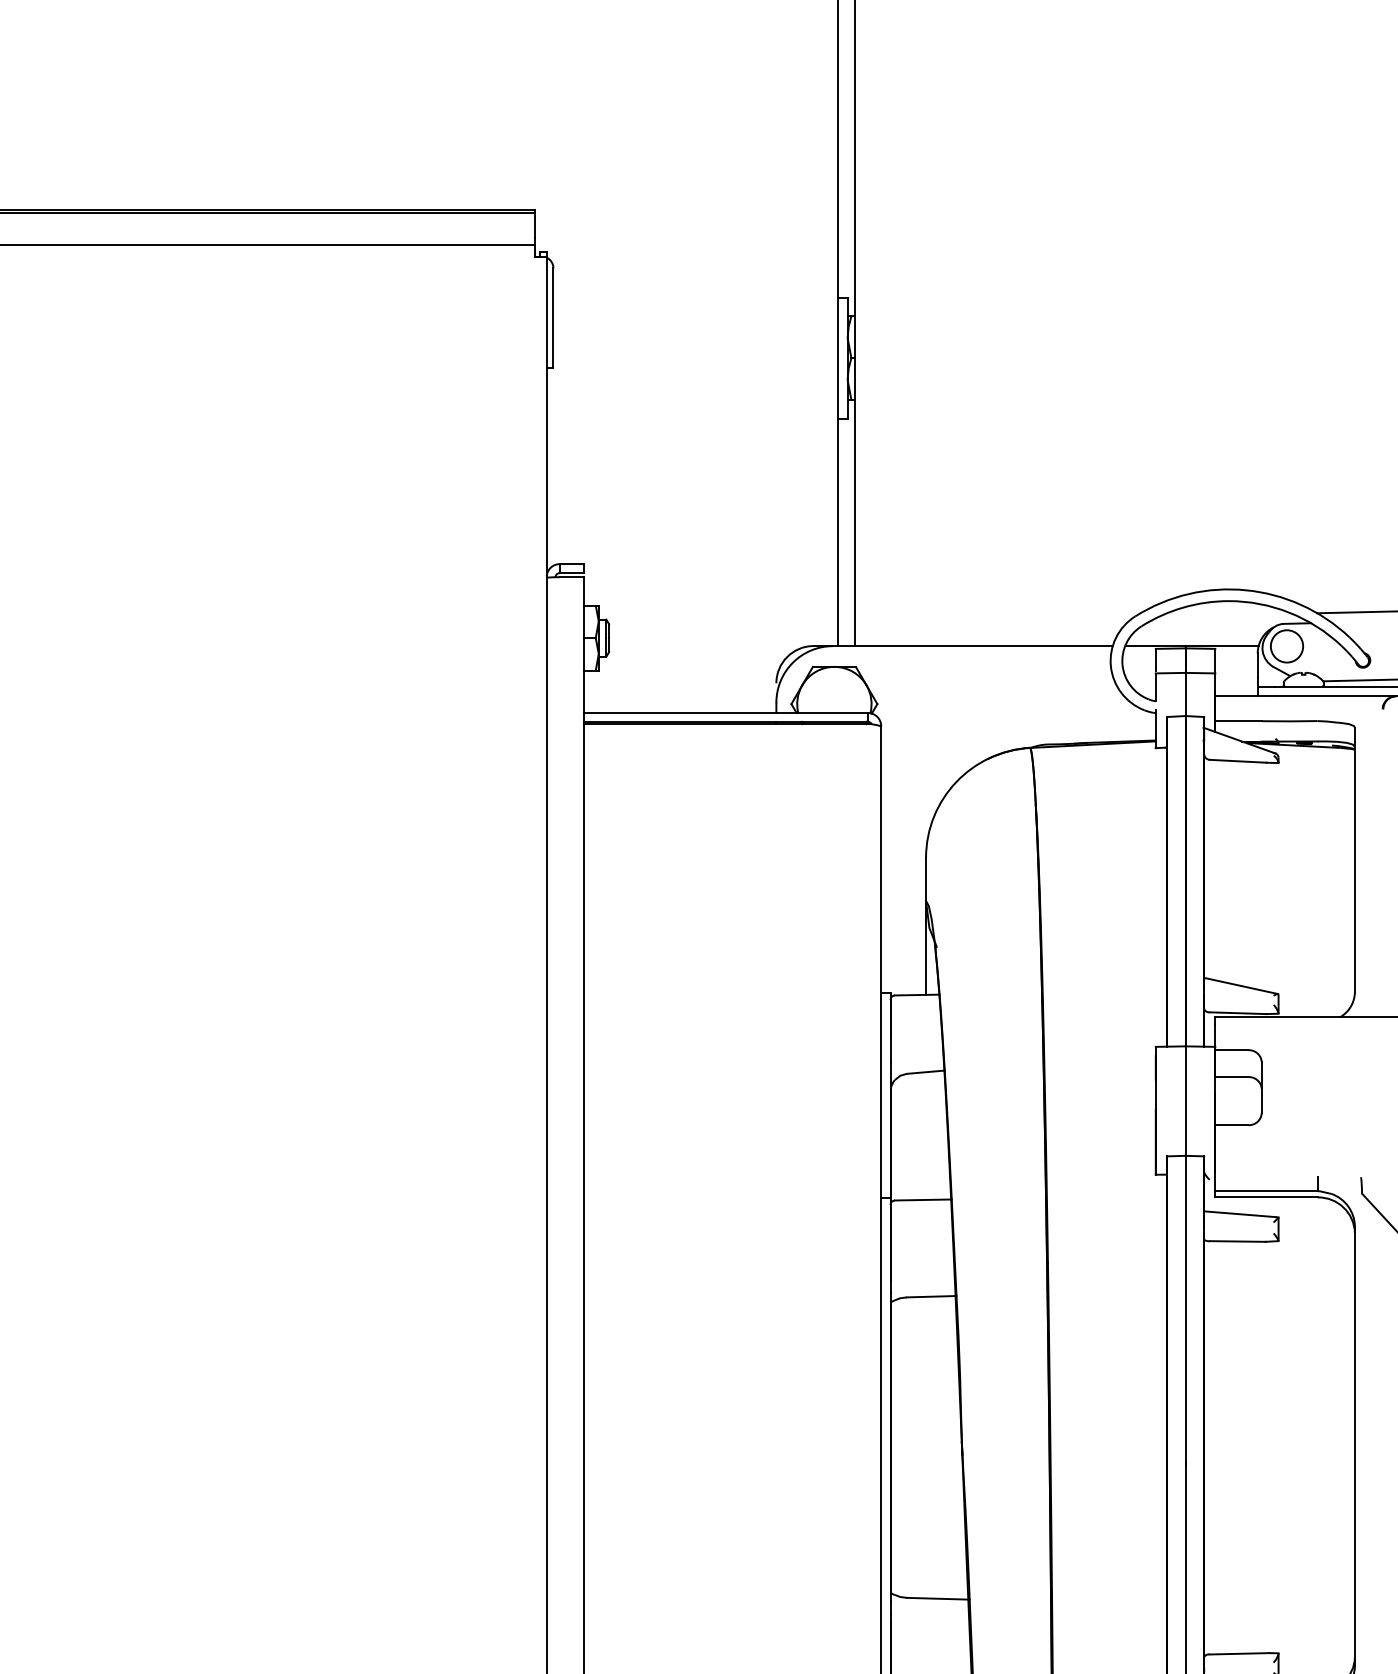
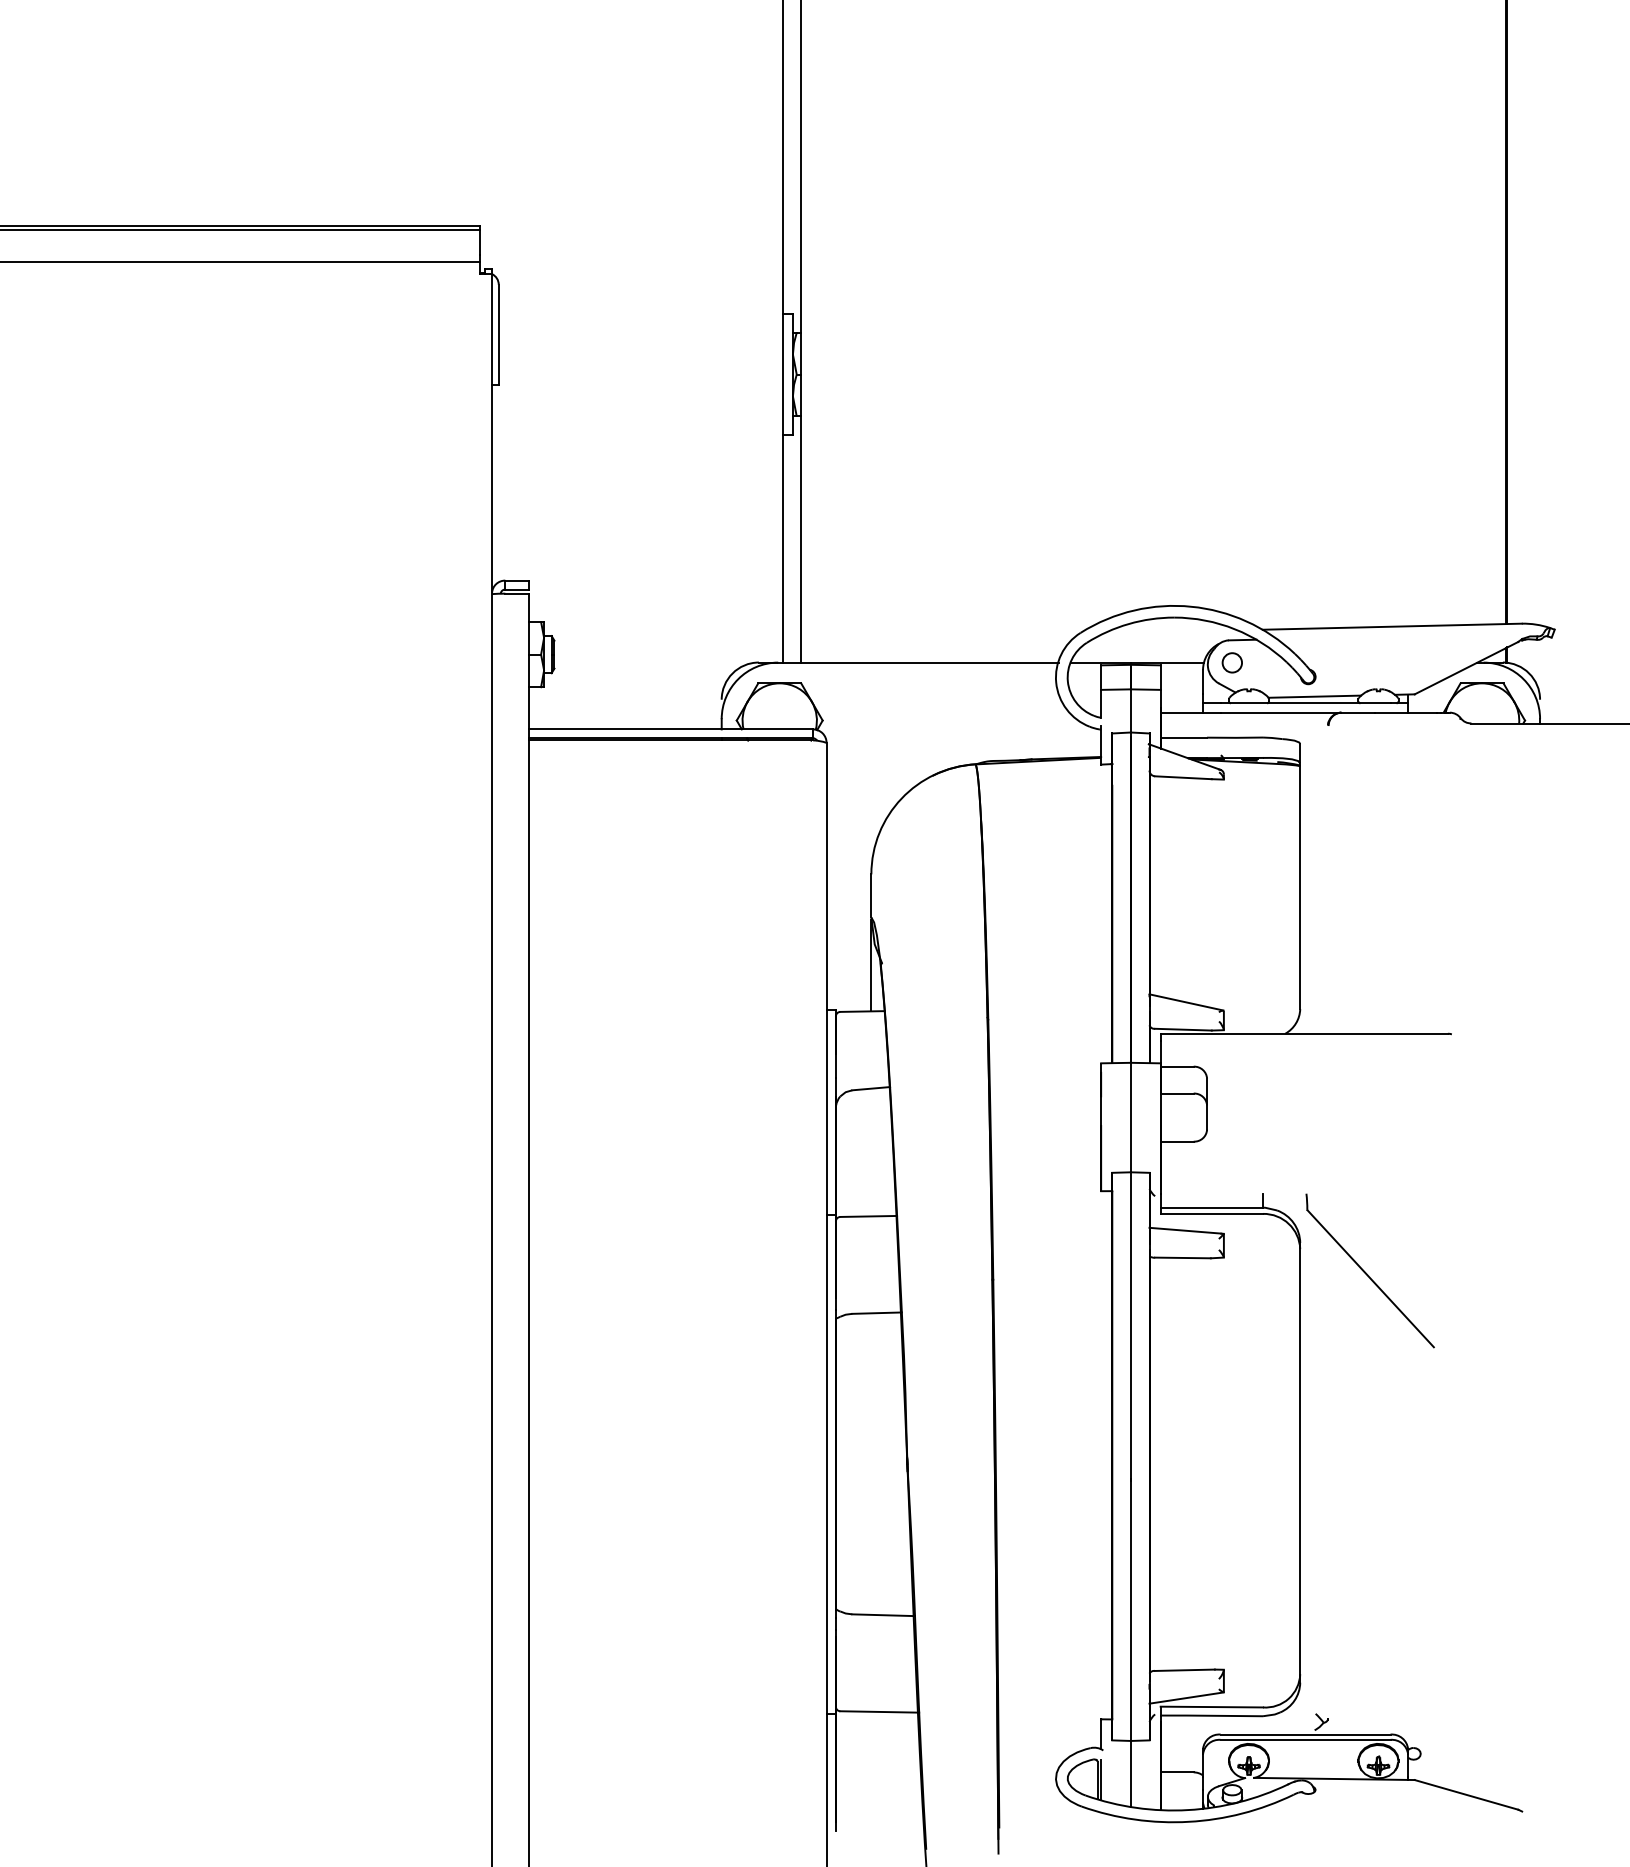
circle: (1287, 646) -> (1232, 662), size x0.6

